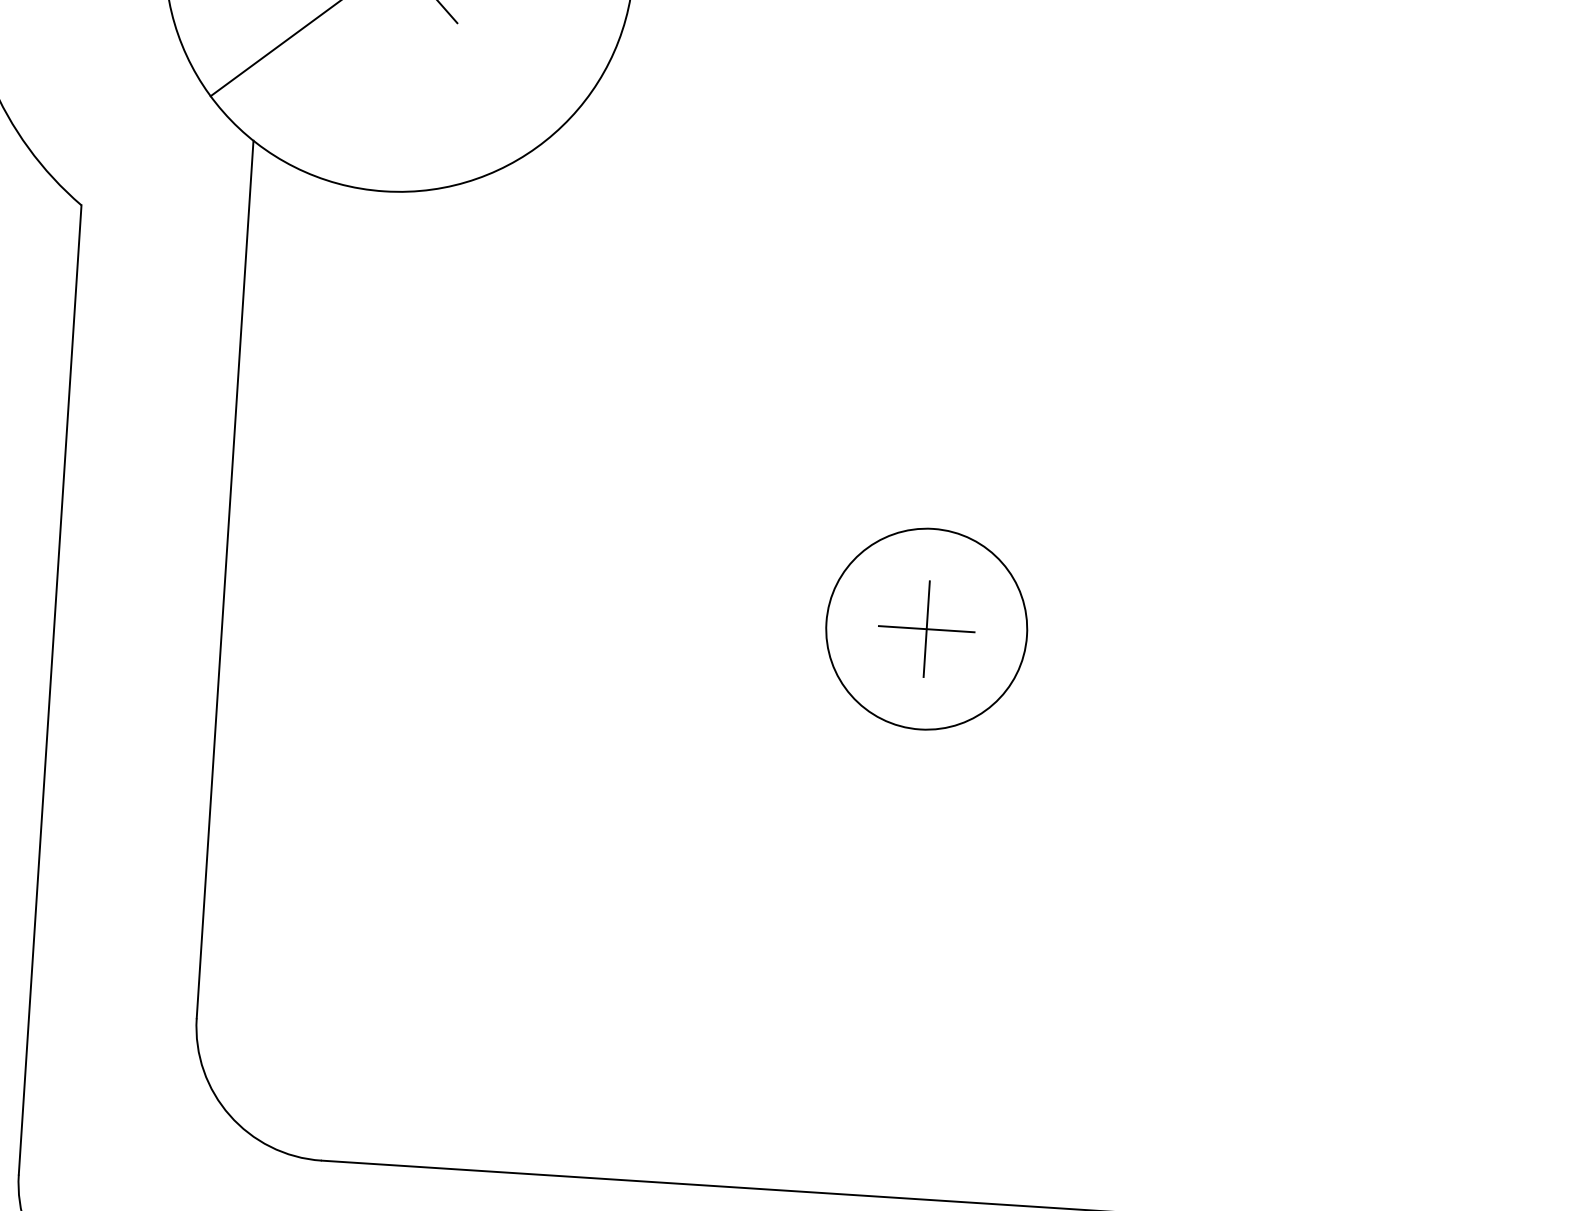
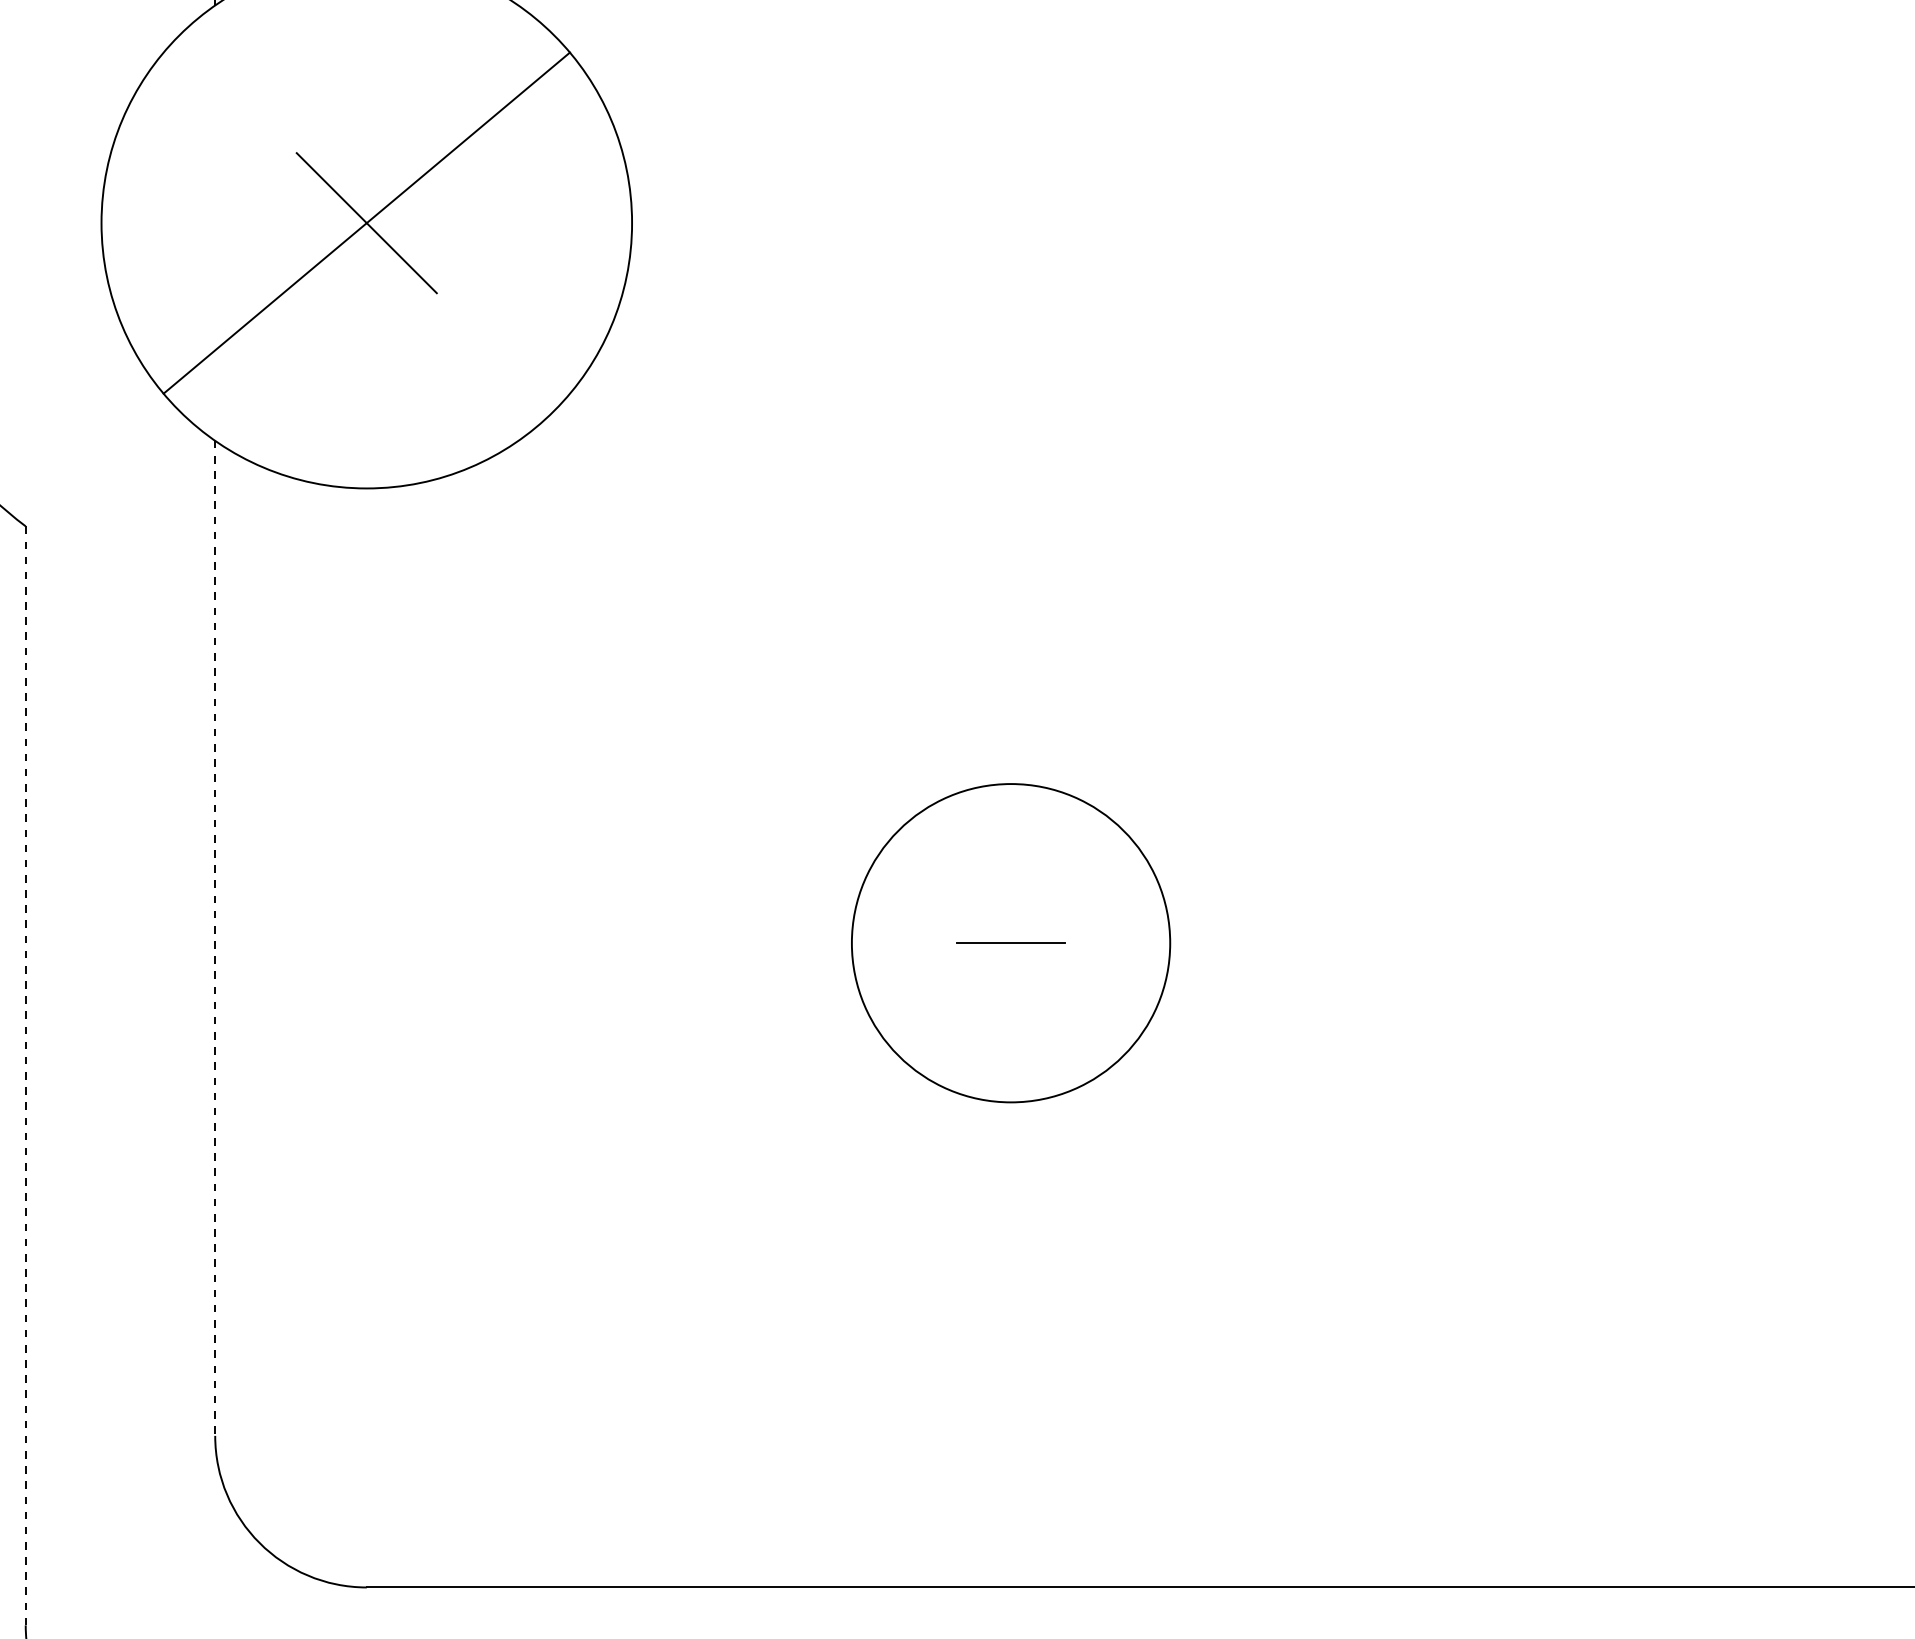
line: (225, 579) -> (215, 938), solid -> dashed
circle: (926, 628) -> (1010, 942), size x1.4
line: (927, 628) -> (1011, 942), removed
line: (49, 689) -> (25, 1075), solid -> dashed

